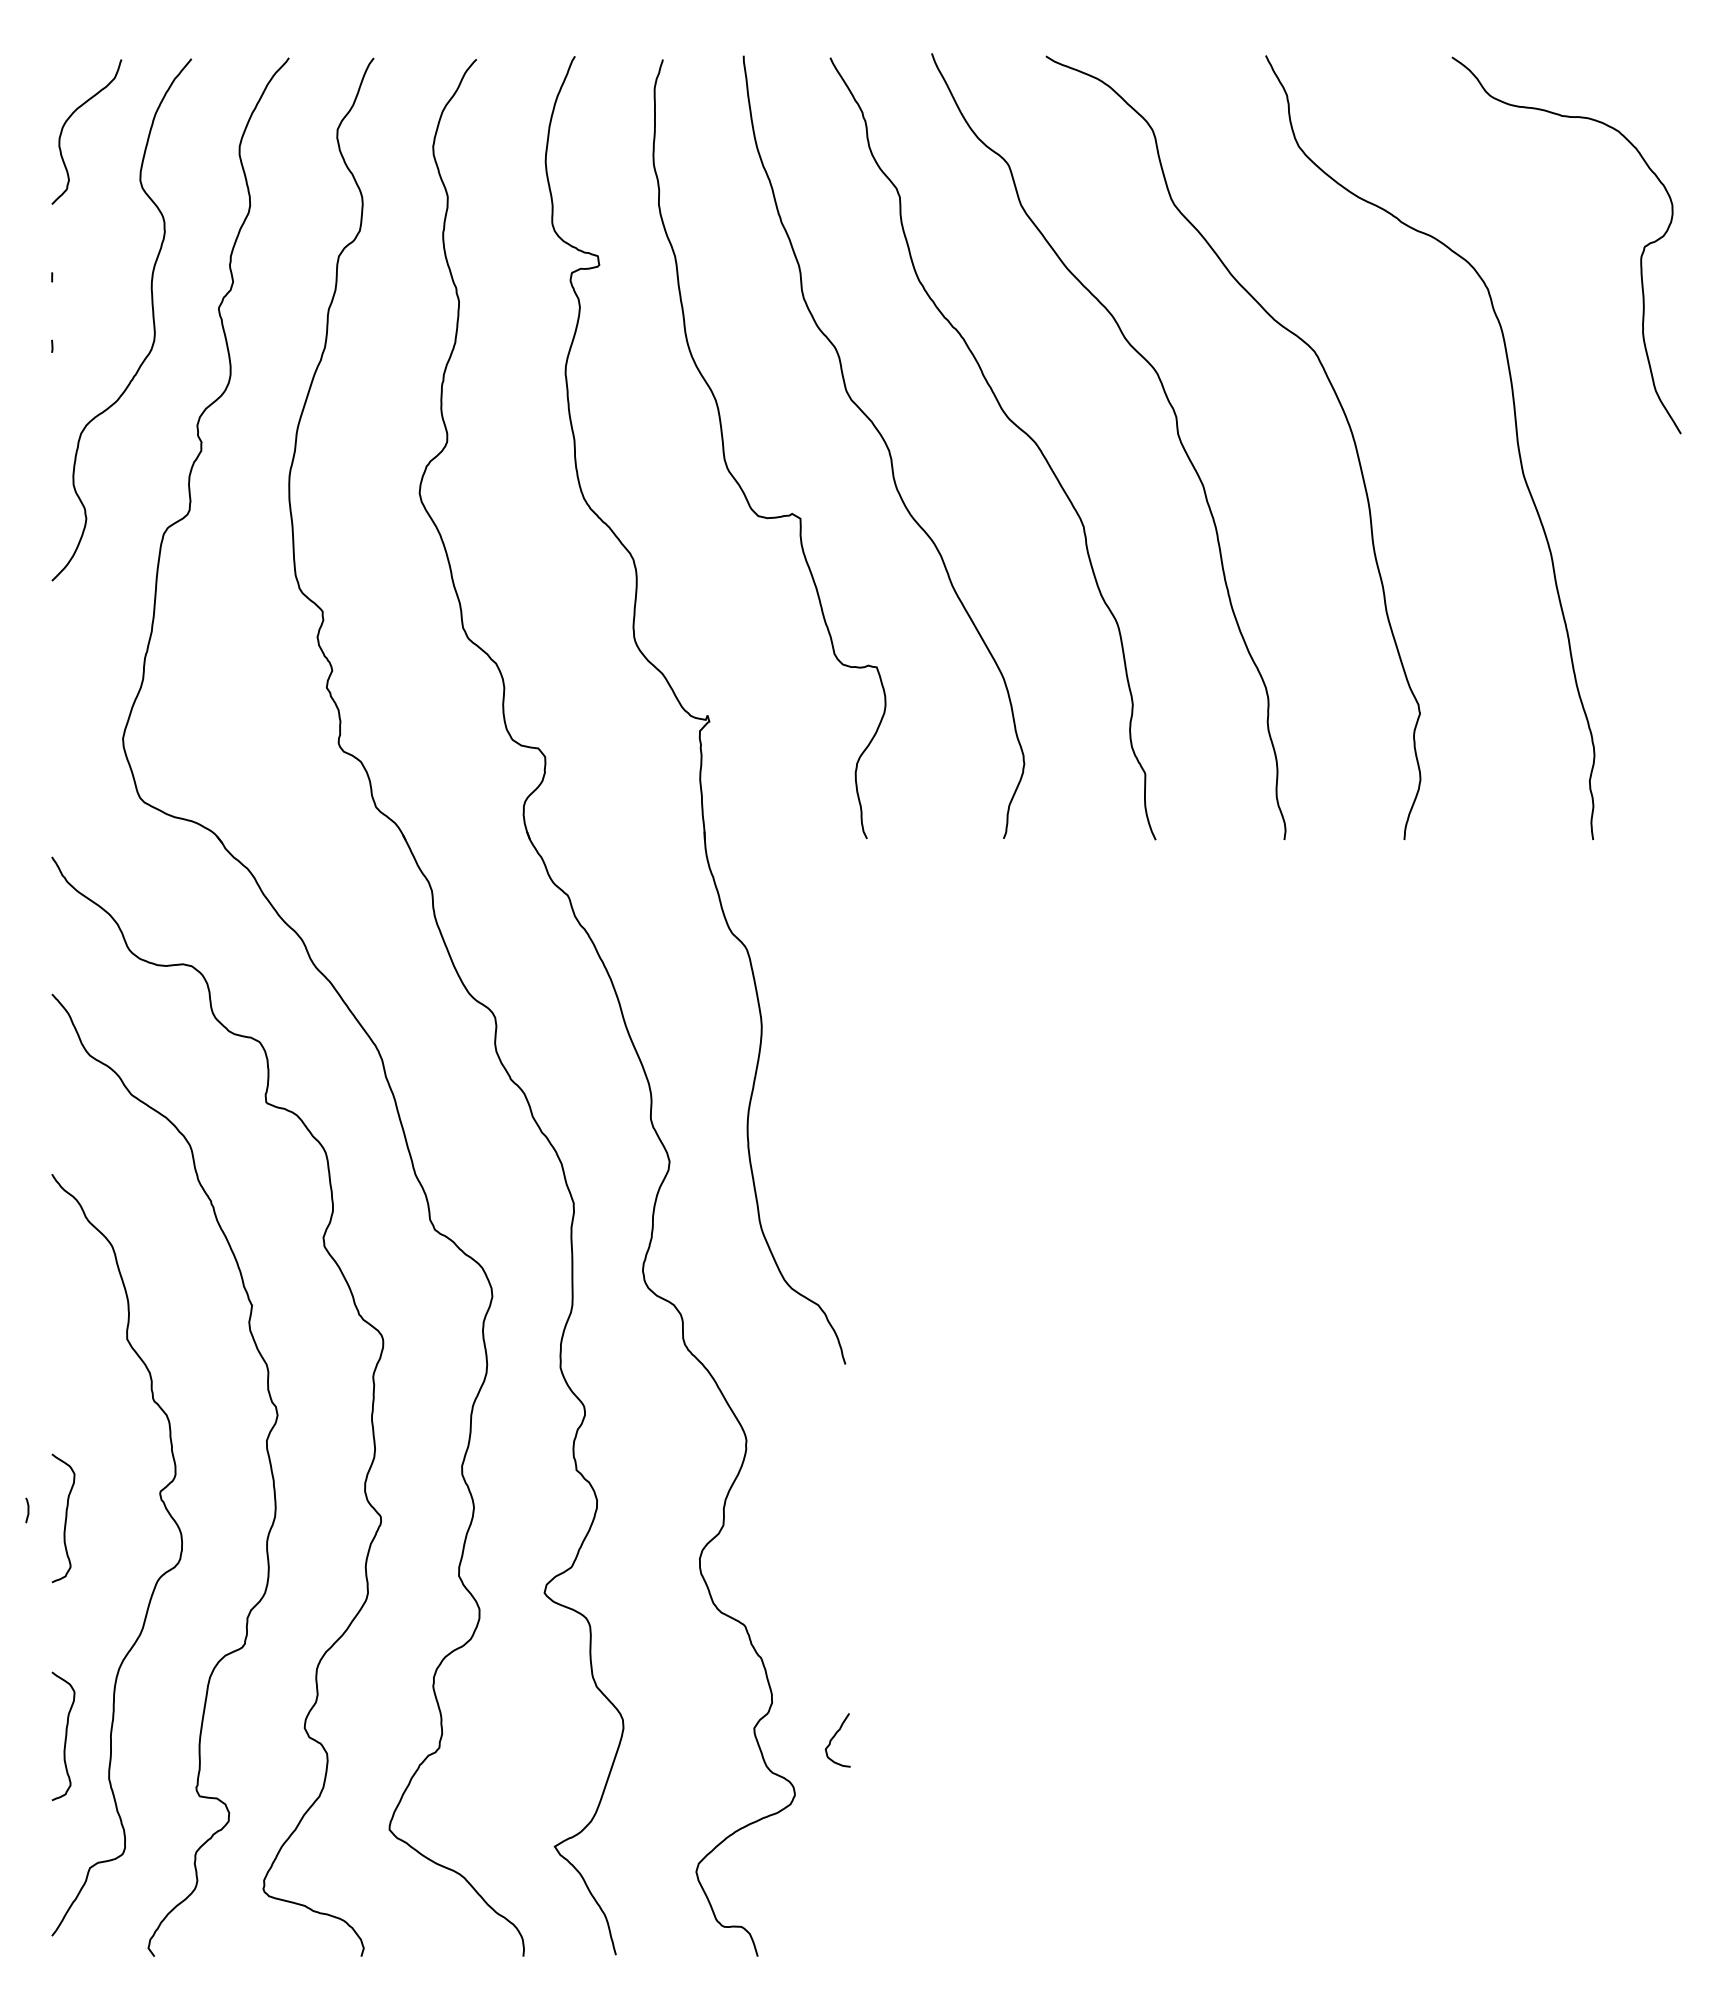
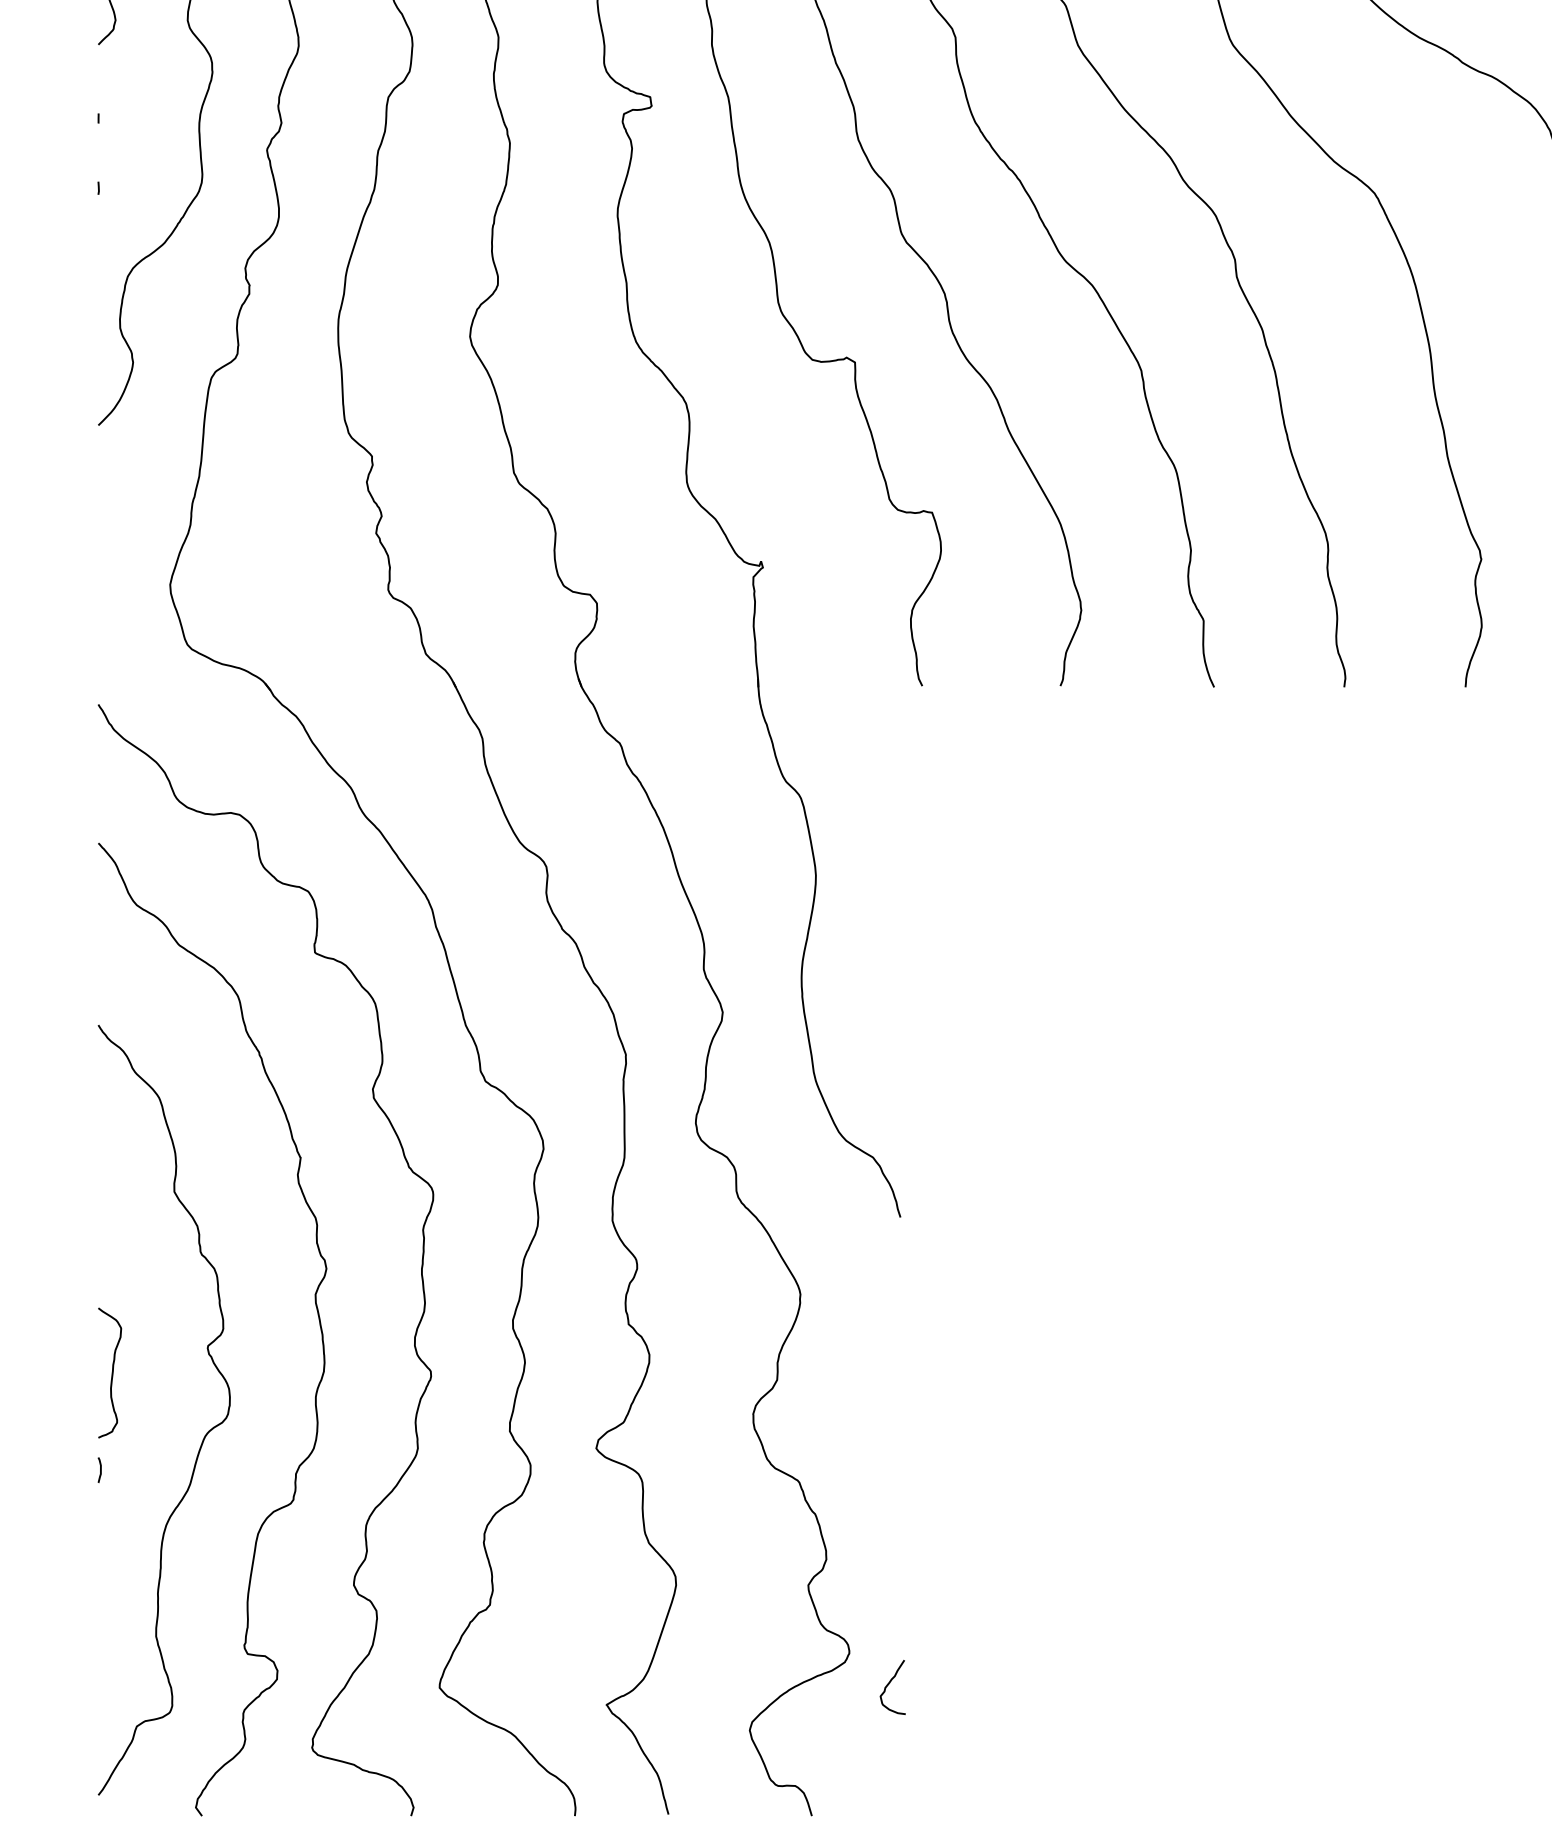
curve: (27, 1510) -> (99, 1470), moved
curve: (65, 1736) -> (112, 1593), removed
curve: (834, 1737) -> (889, 1684), moved

